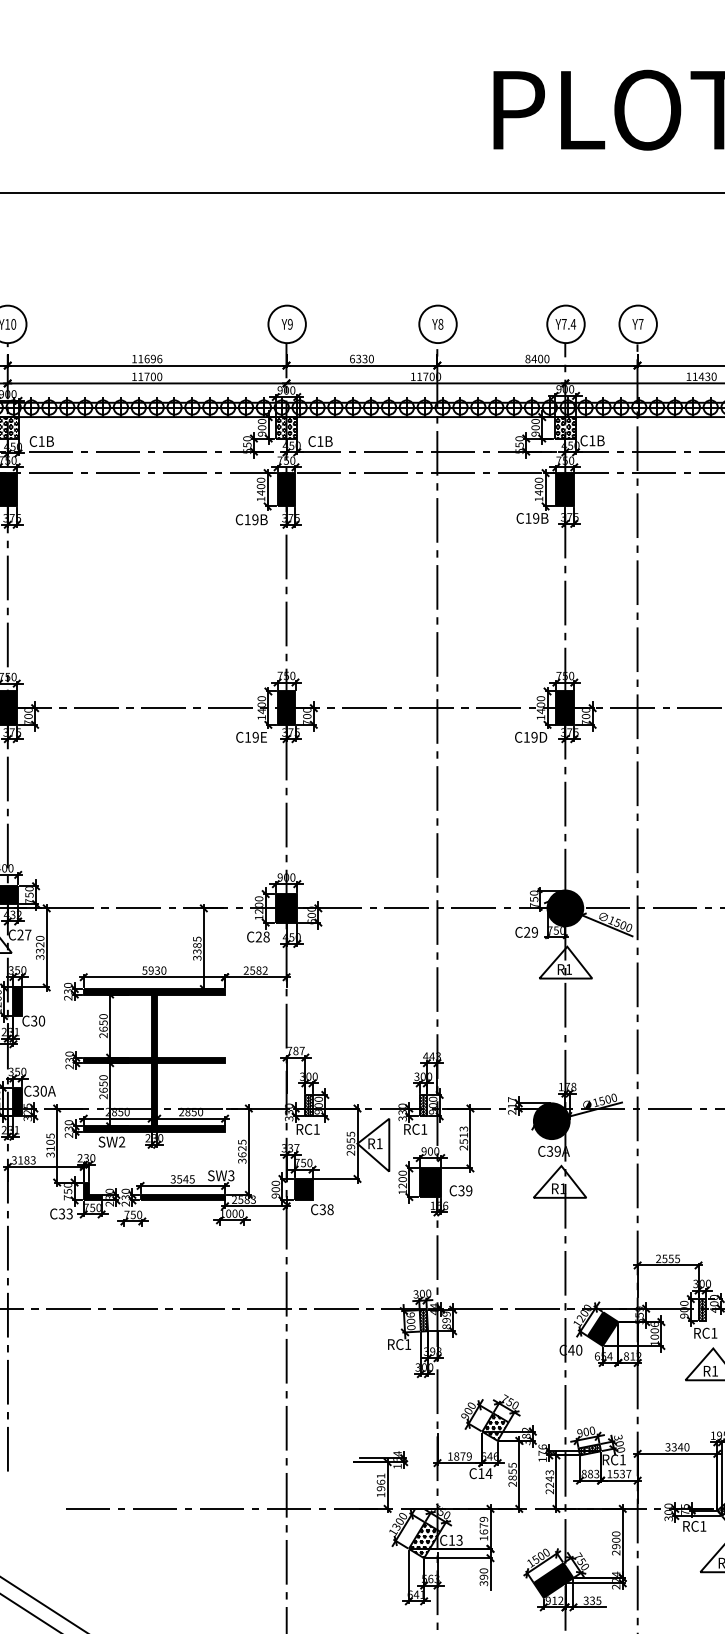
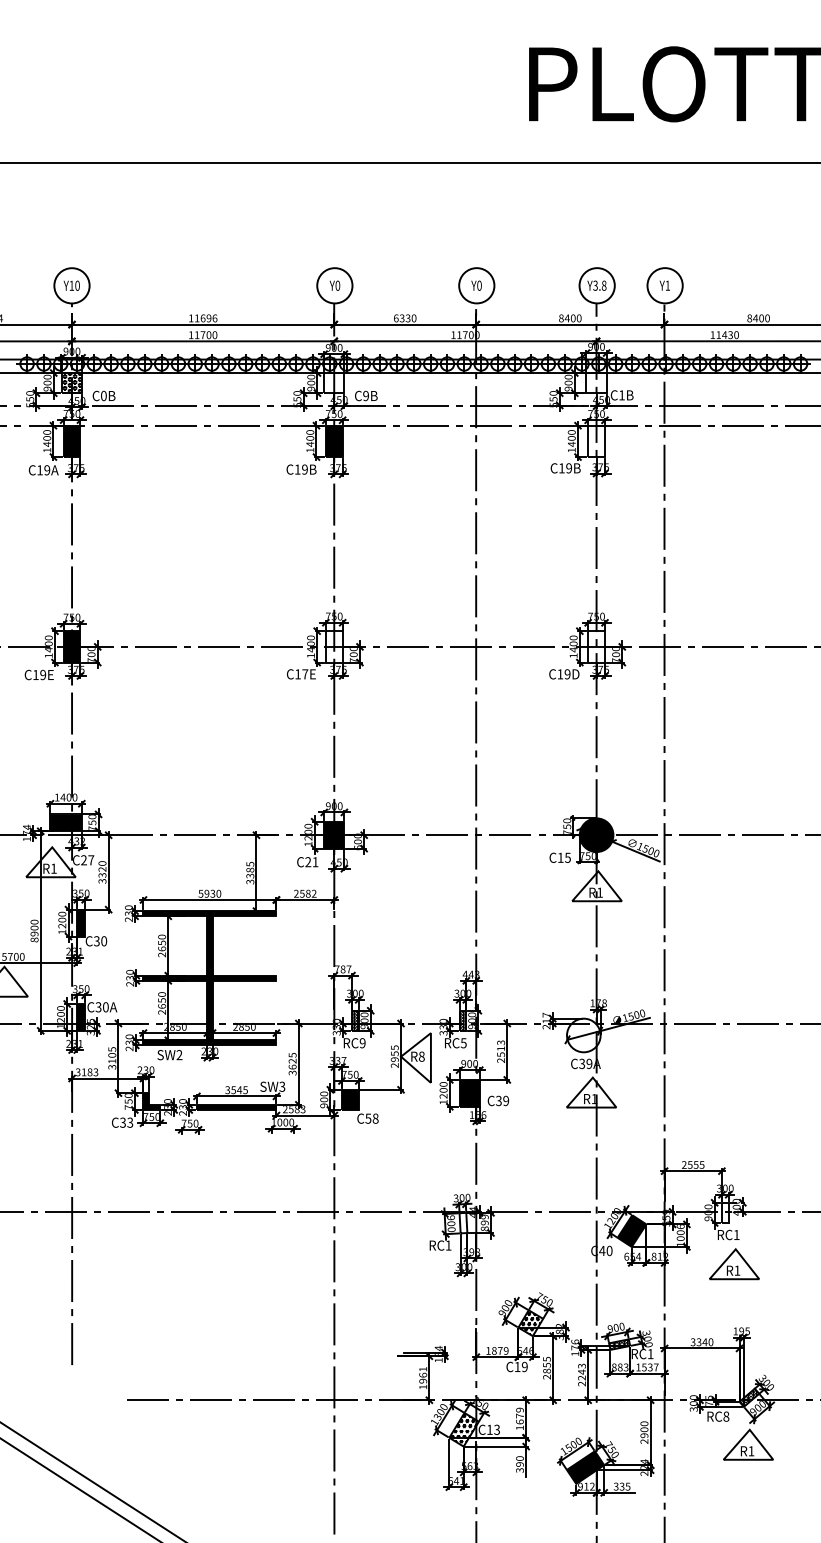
text: (289, 324) -> (337, 285), Y9 -> Y0
text: (568, 324) -> (599, 285), Y7.4 -> Y3.8
text: (640, 324) -> (667, 285), Y7 -> Y1
text: (440, 325) -> (479, 286), Y8 -> Y0
hatch: (286, 428) -> (334, 383), removed
hatch: (565, 428) -> (596, 383), removed
text: (41, 440) -> (103, 395), C1B -> C0B
text: (319, 440) -> (365, 395), C1B -> C9B
fill: (565, 489) -> (596, 441), removed
fill: (285, 707) -> (333, 646), removed
fill: (565, 707) -> (596, 646), removed
text: (255, 737) -> (305, 674), C19E -> C17E
text: (530, 932) -> (563, 857), C29 -> C15
text: (266, 937) -> (315, 862), C28 -> C21
fill: (551, 1121) -> (583, 1035), removed
text: (316, 1129) -> (362, 1043), RC1 -> RC9
text: (423, 1129) -> (463, 1043), RC1 -> RC5
text: (379, 1143) -> (421, 1056), R1 -> R8
text: (322, 1208) -> (368, 1117), C38 -> C58
hatch: (702, 1309) -> (725, 1212), removed
hatch: (422, 1321) -> (462, 1223), removed
text: (488, 1473) -> (524, 1366), C14 -> C19
text: (703, 1526) -> (726, 1416), RC1 -> RC8

